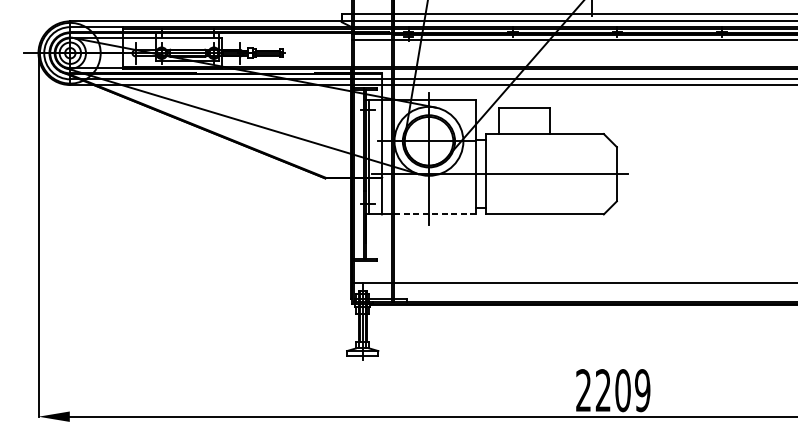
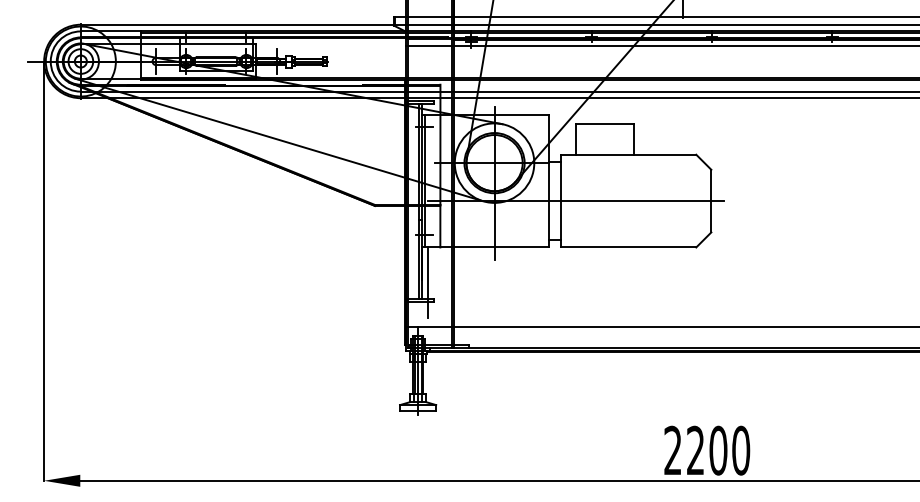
line: (434, 214) -> (501, 247), dashed -> solid
line: (371, 244) -> (428, 282), added
text: (643, 390) -> (741, 450), 2209 -> 2200

